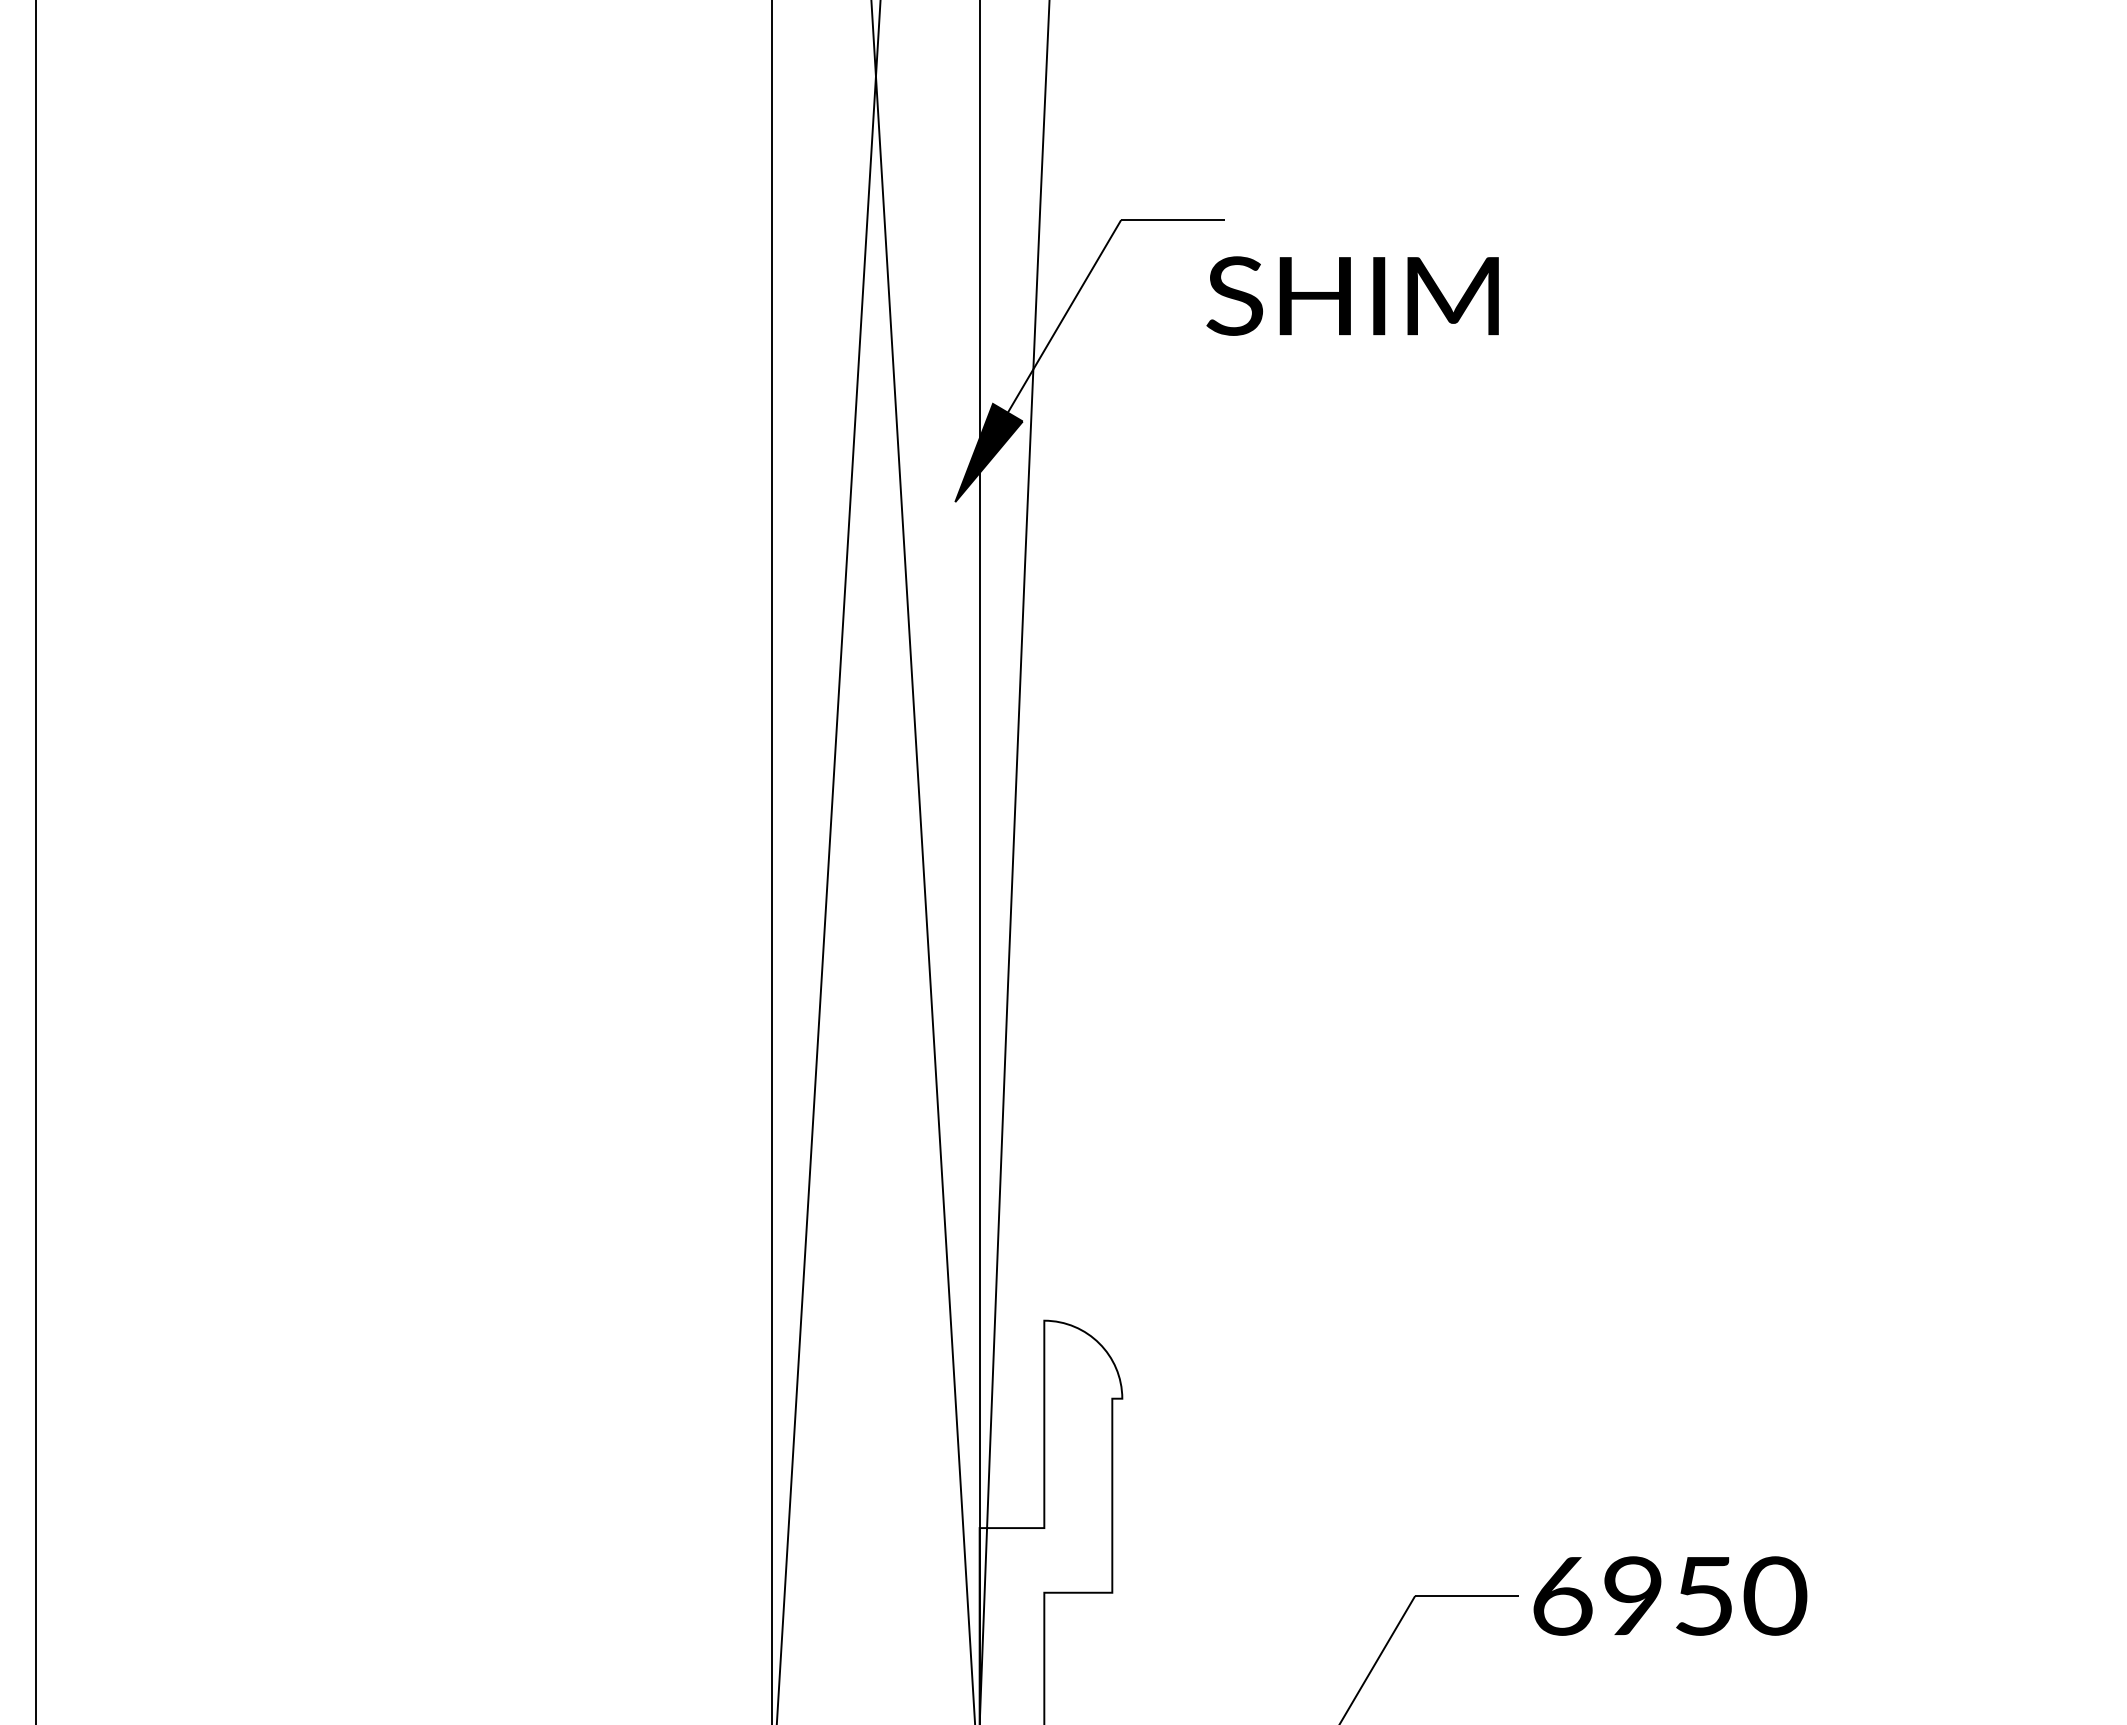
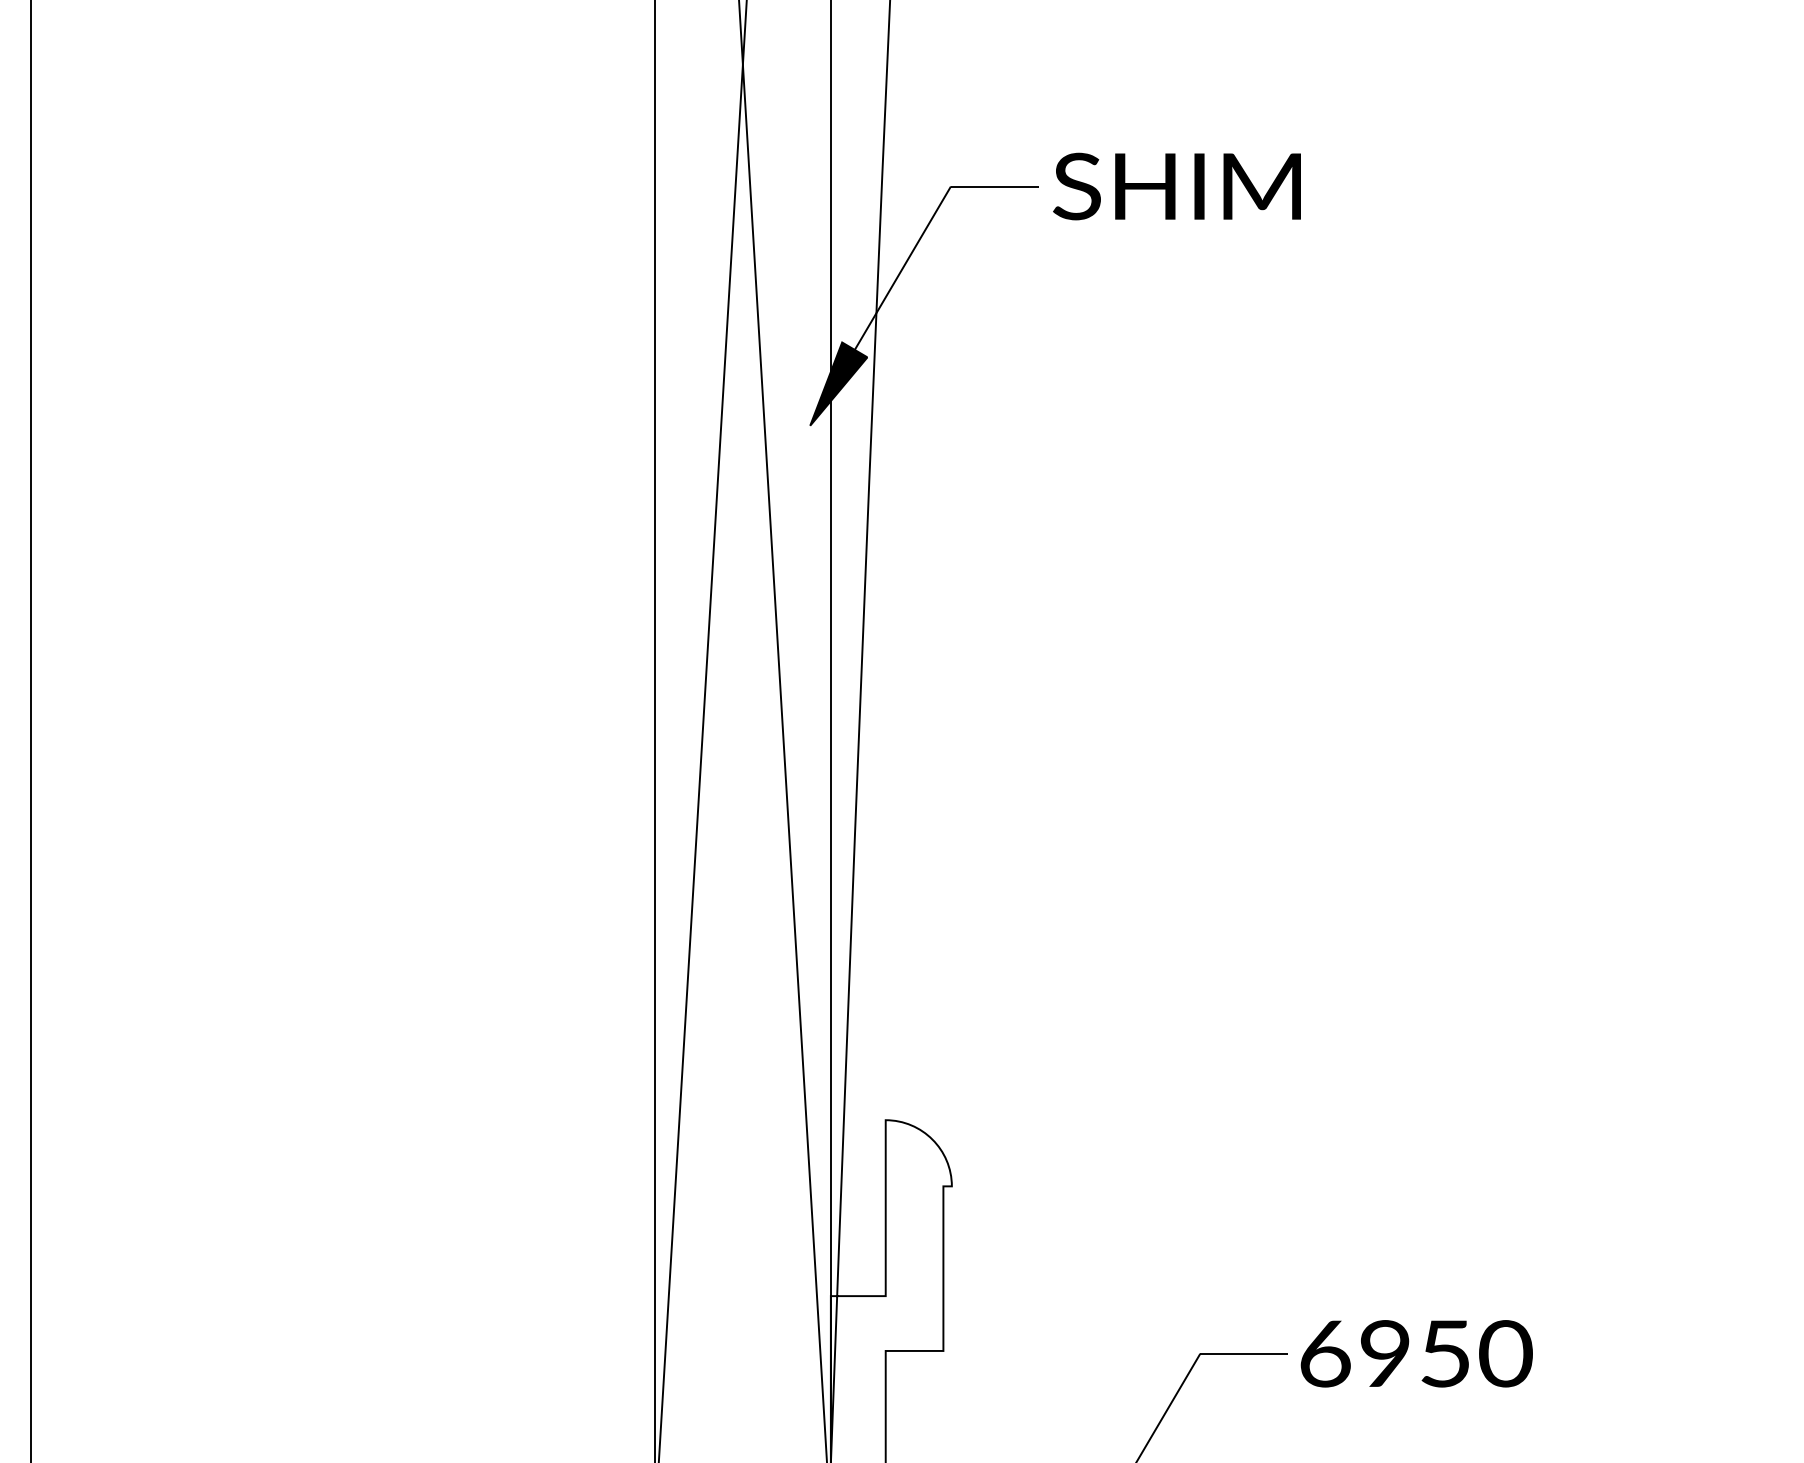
text: (1352, 295) -> (1176, 186), moved

